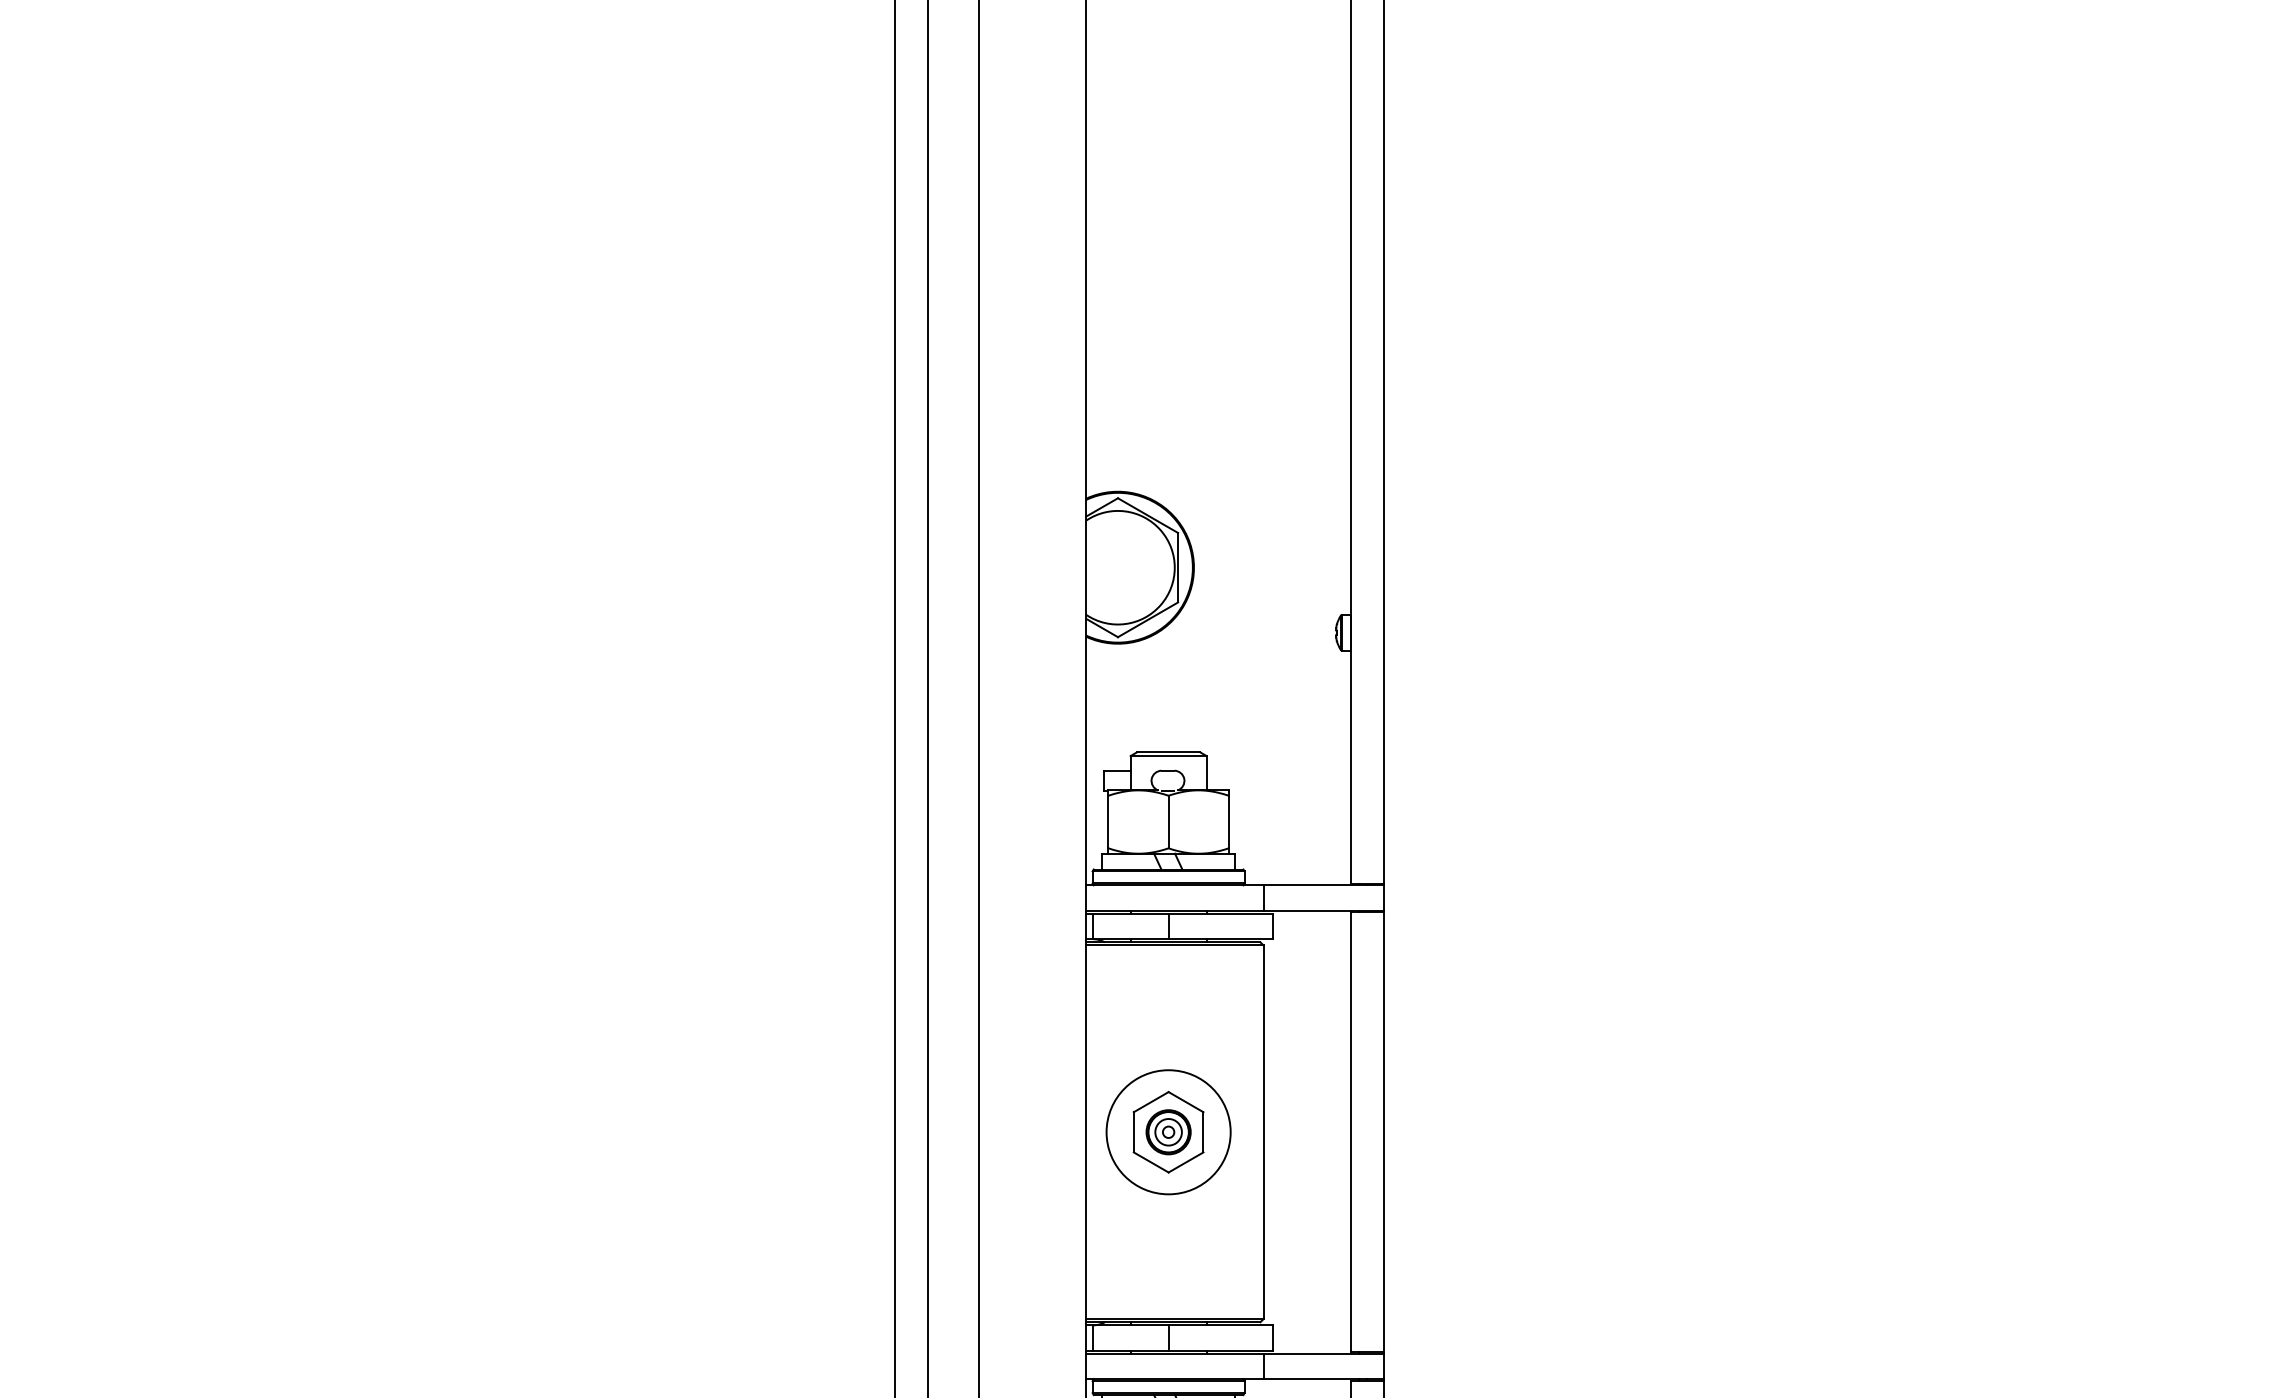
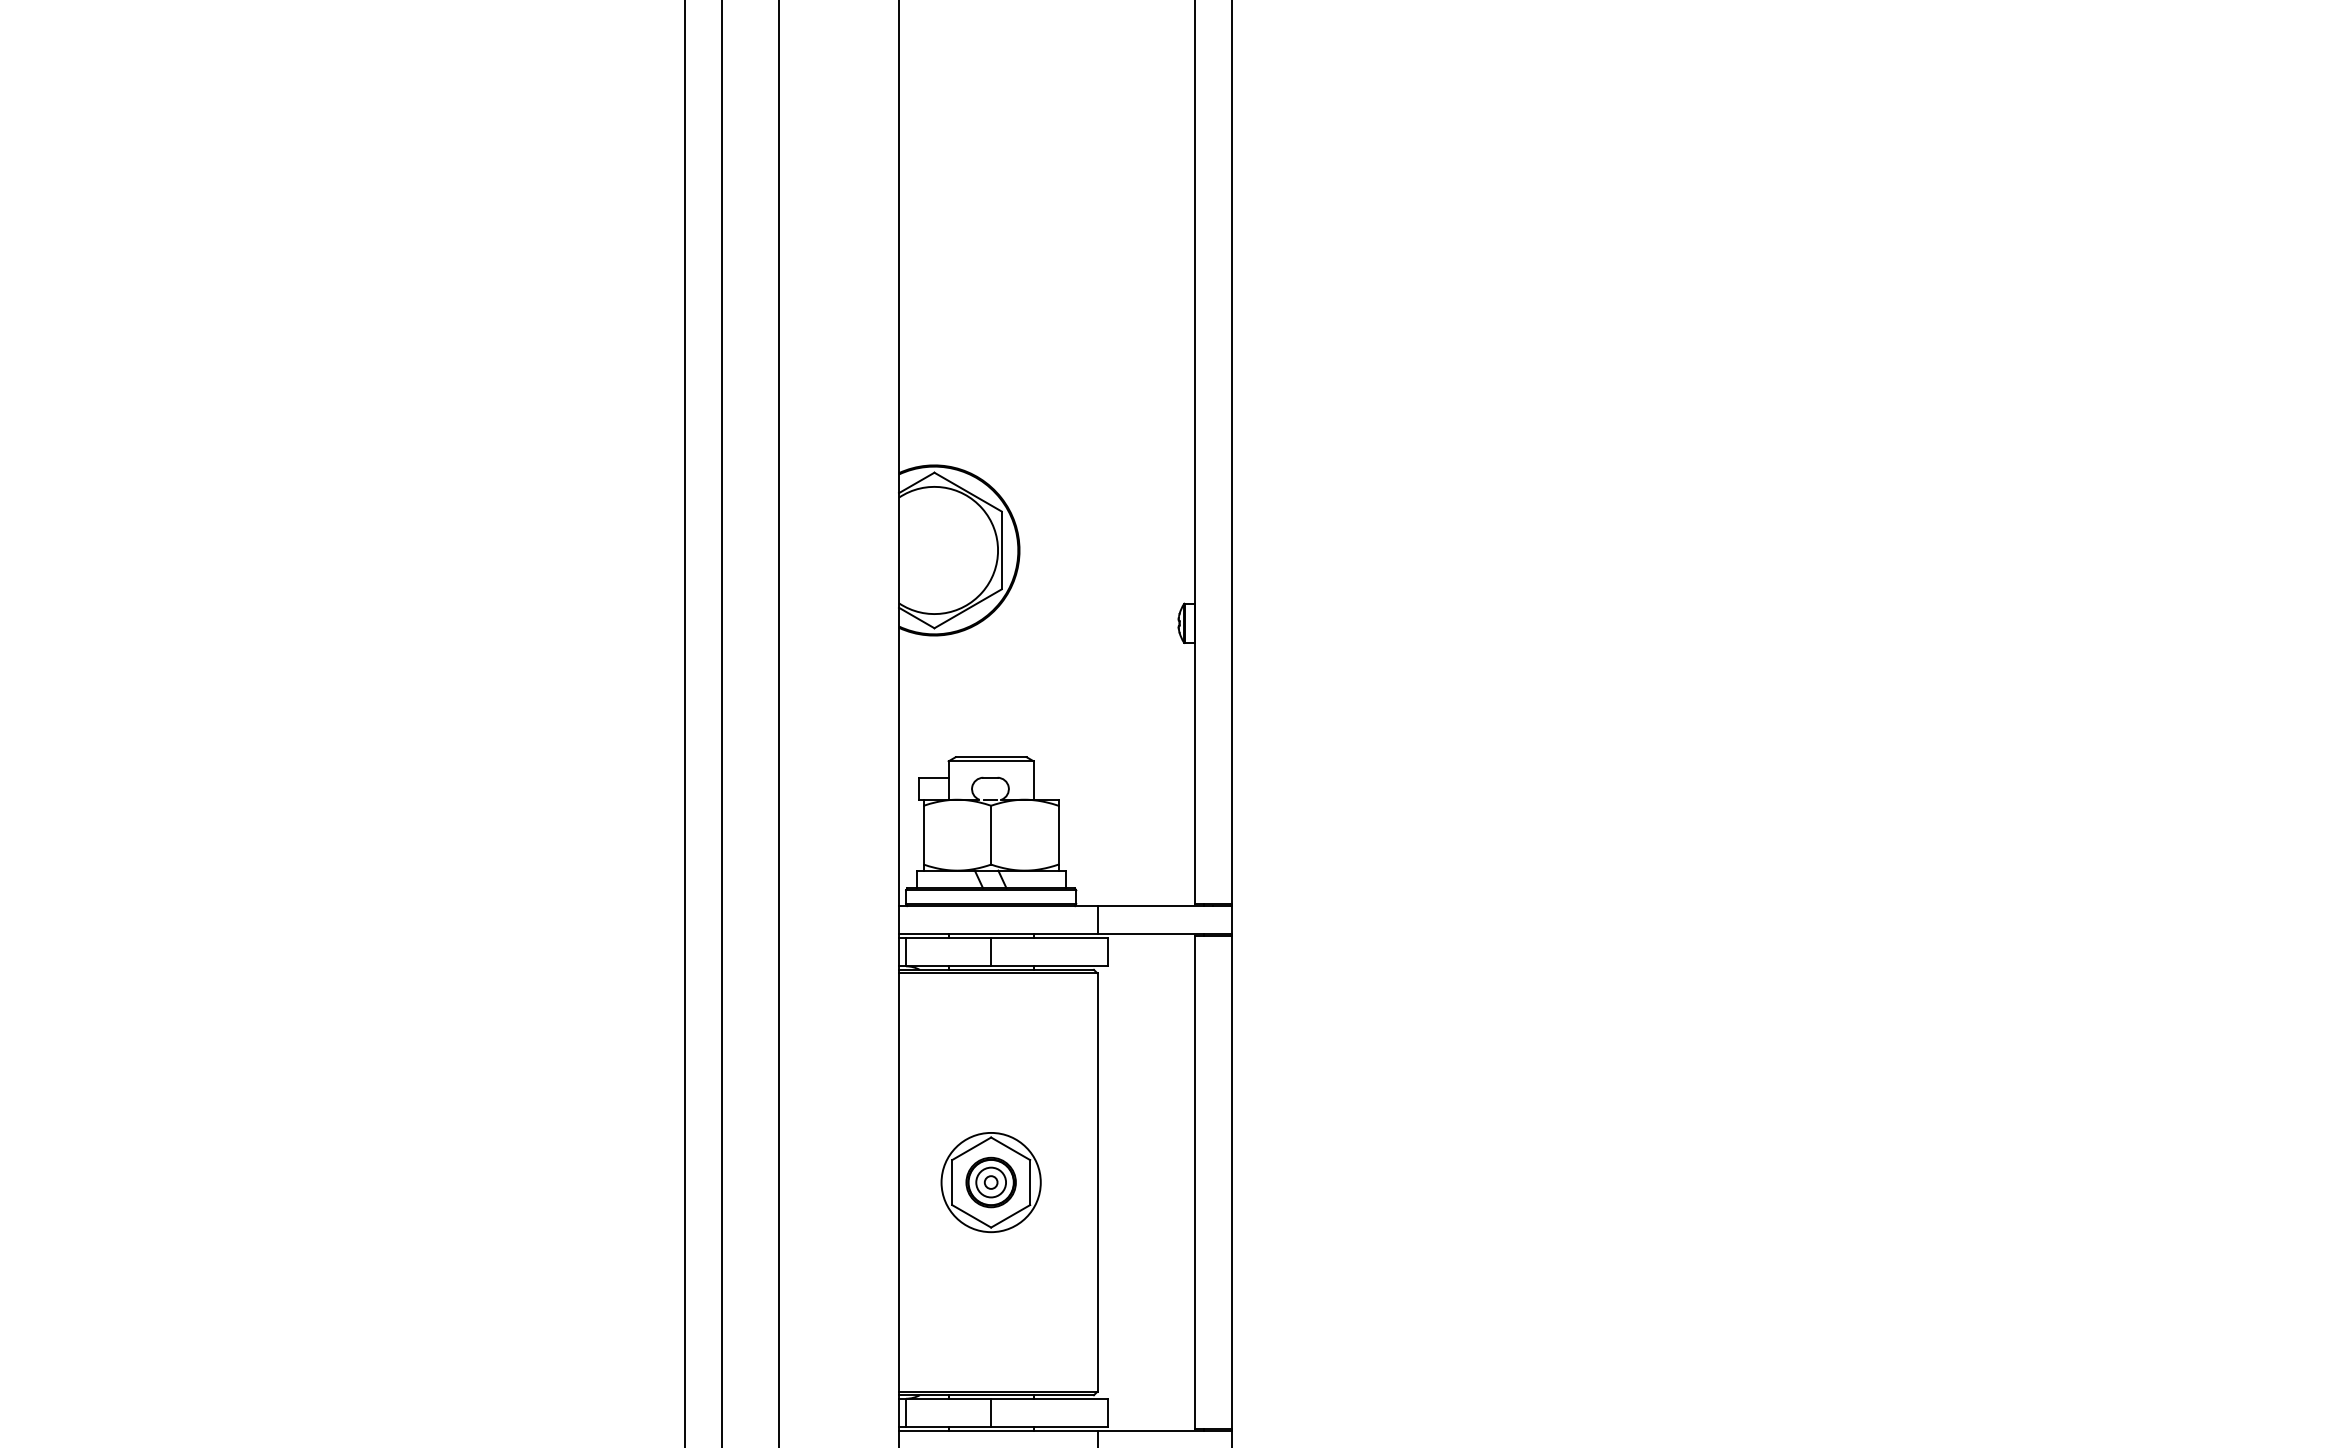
circle: (1168, 1131) -> (991, 1181), size x0.71

